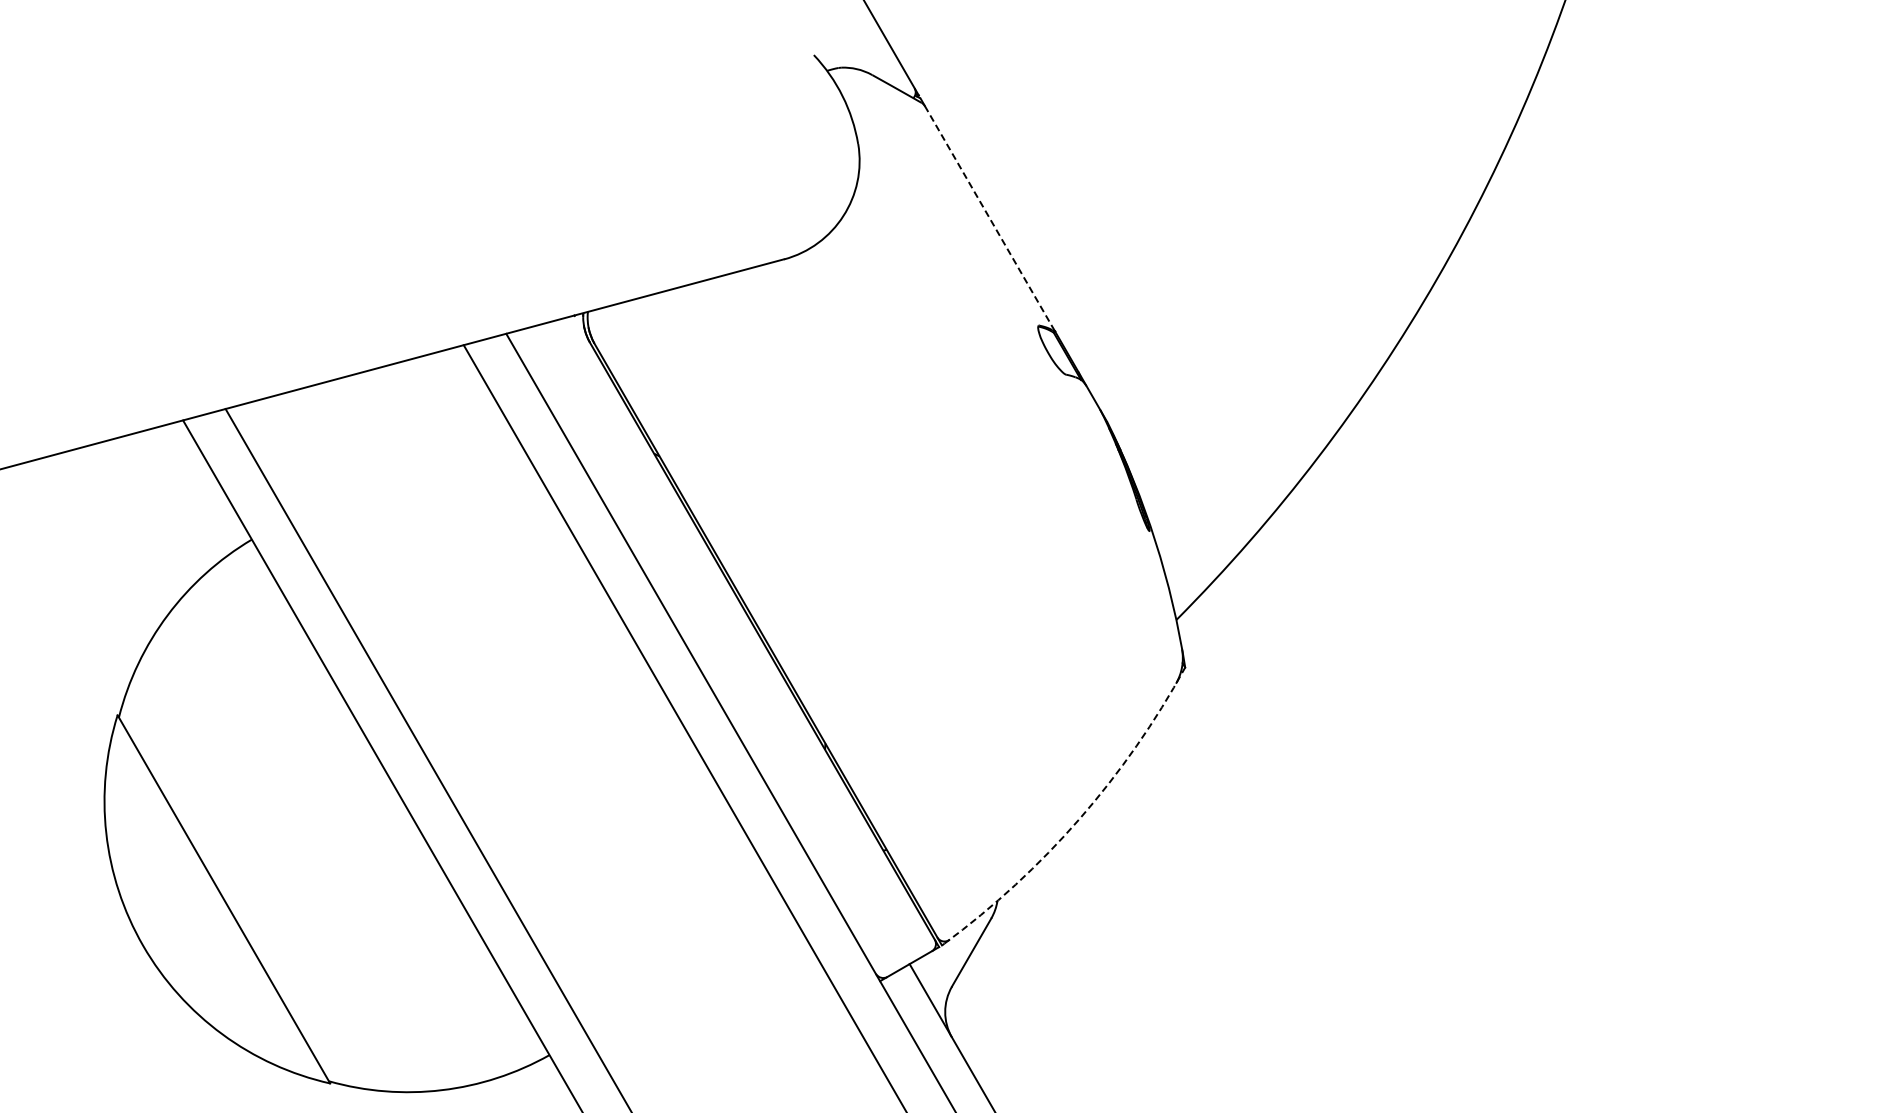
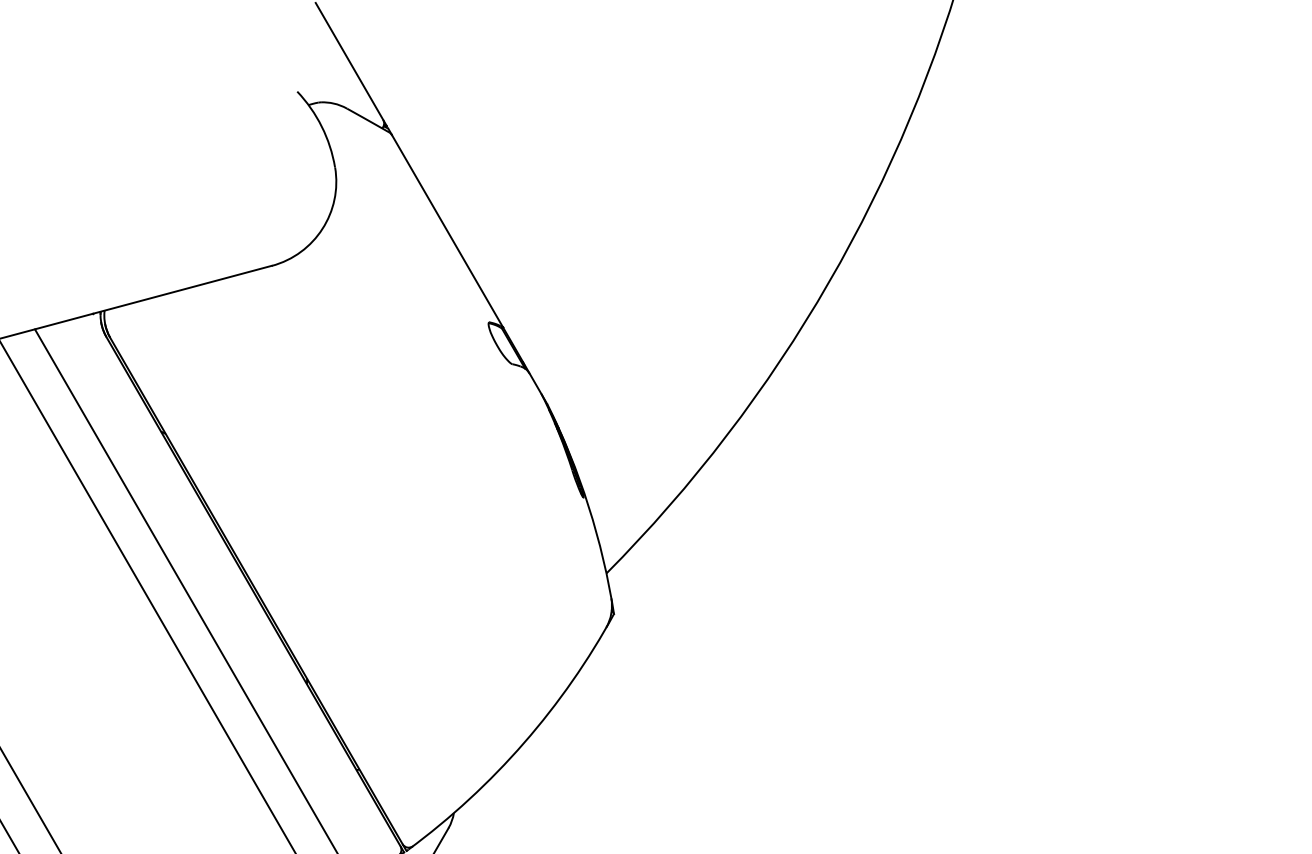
line: (990, 219) -> (447, 231), dashed -> solid
arc: (1079, 818) -> (523, 742), dashed -> solid

